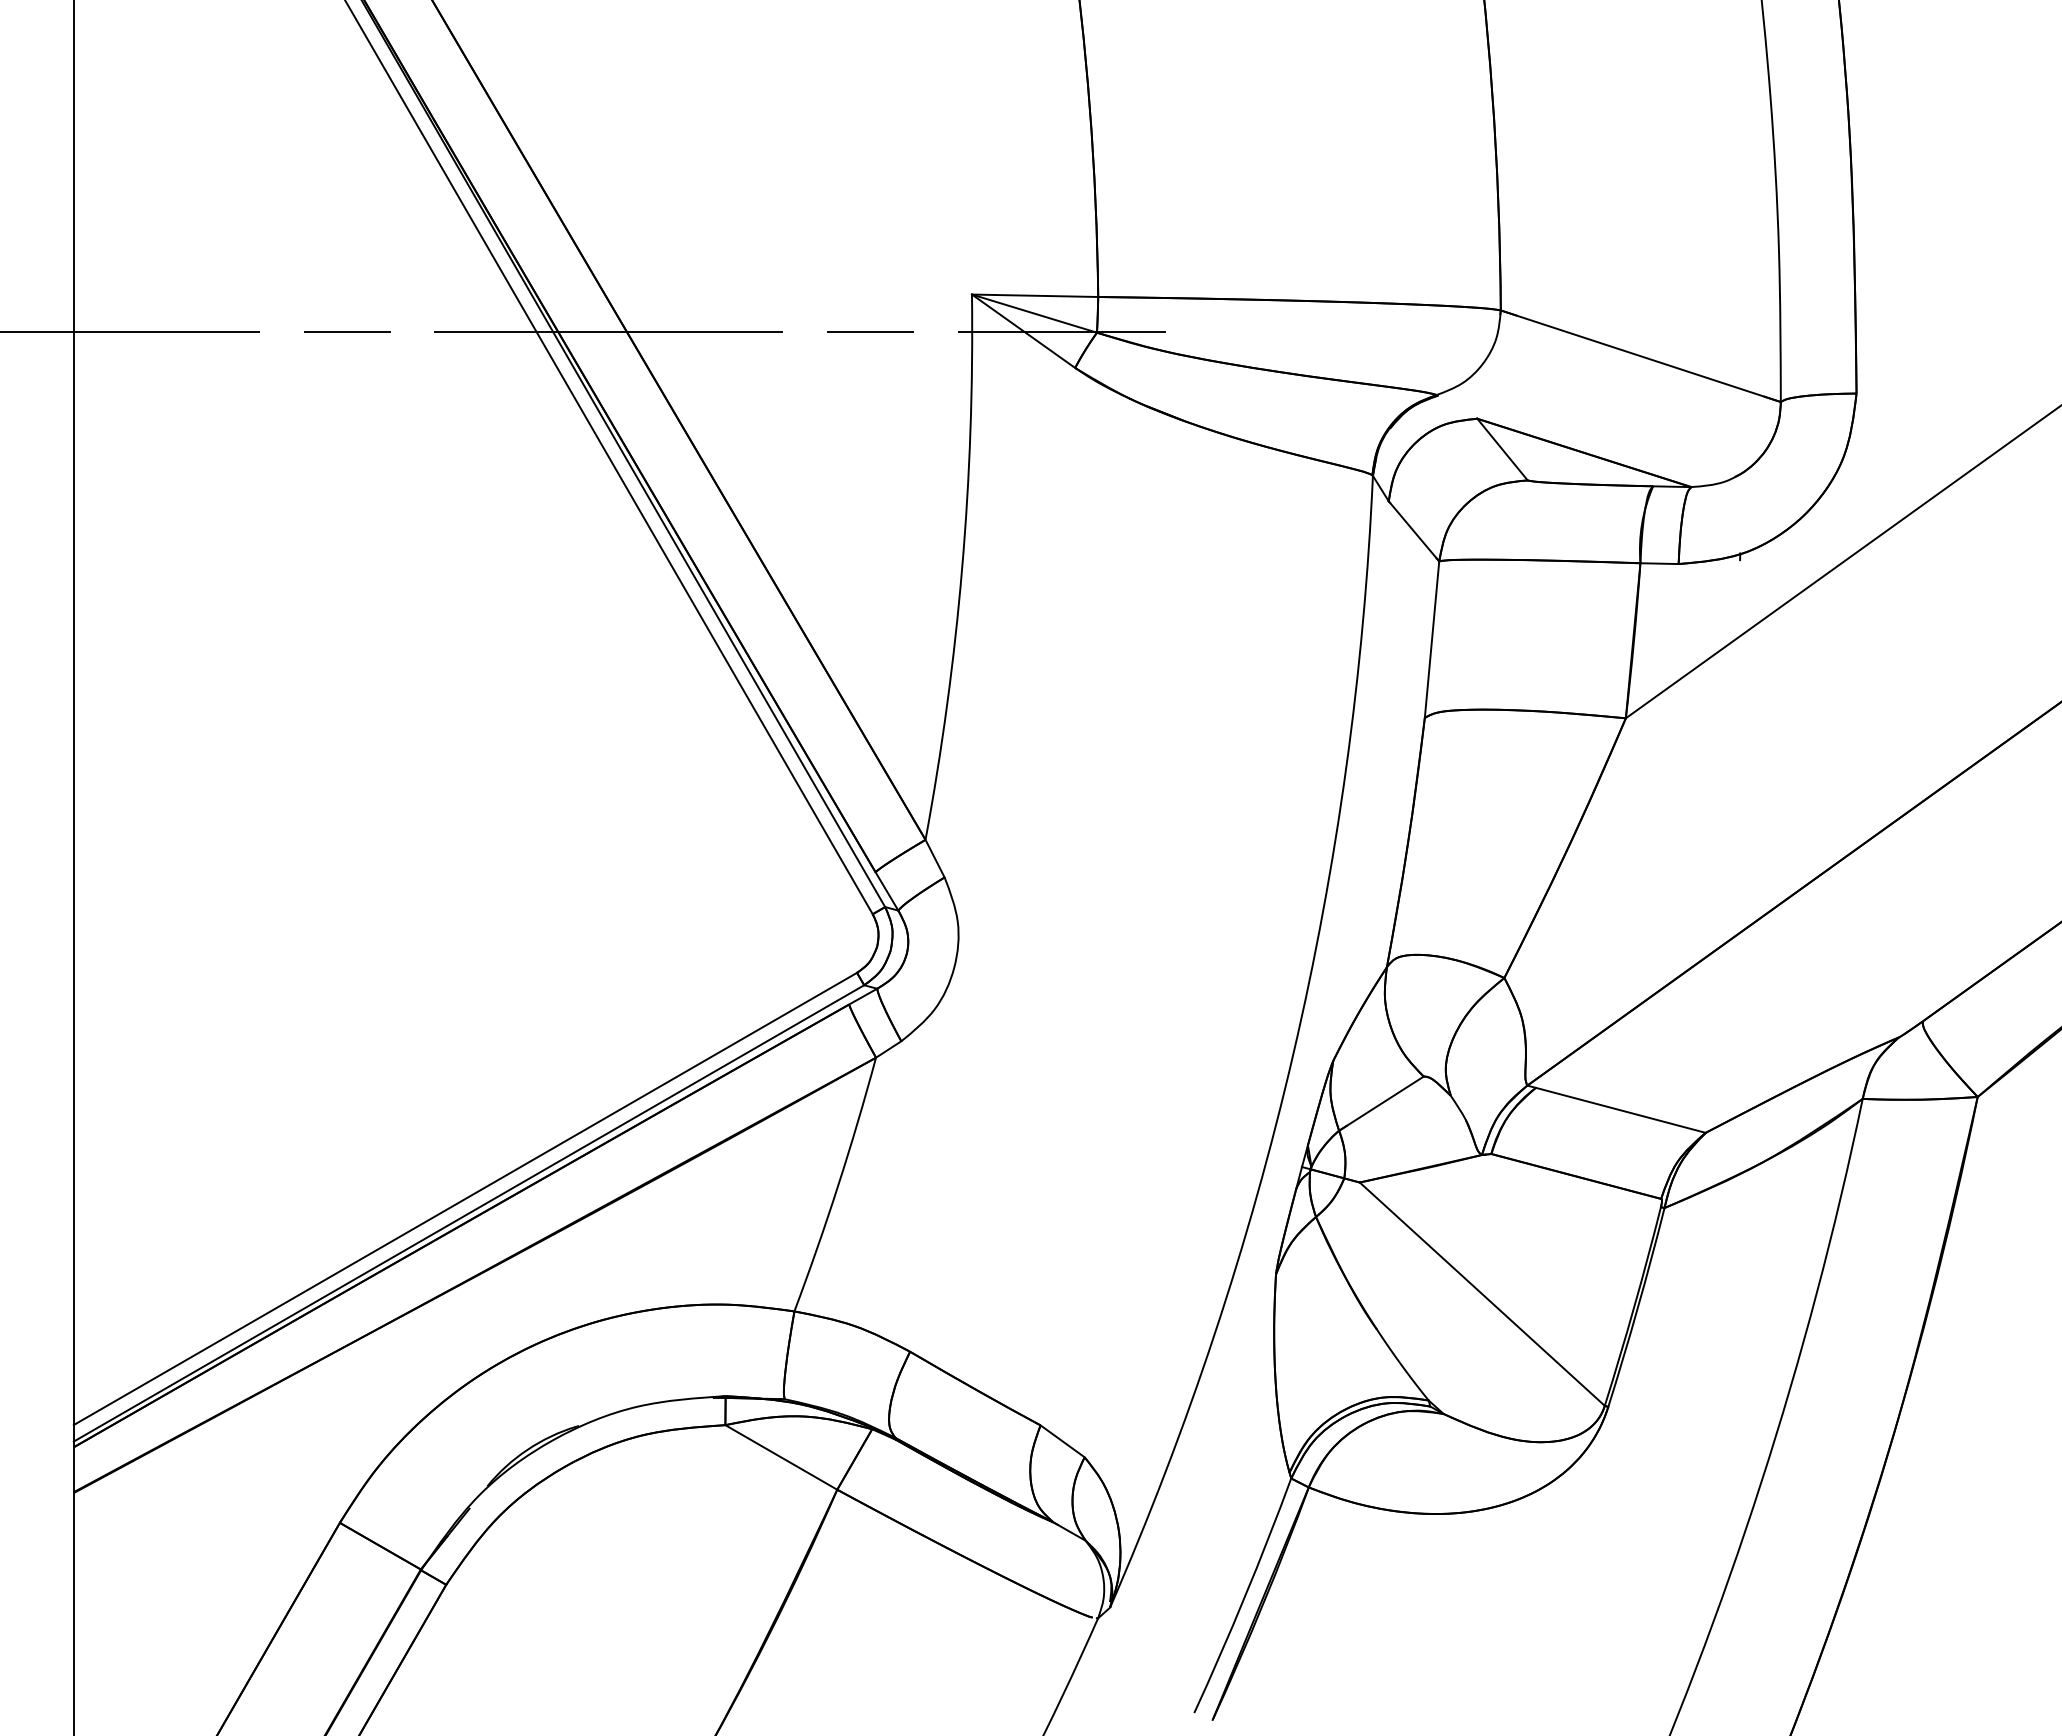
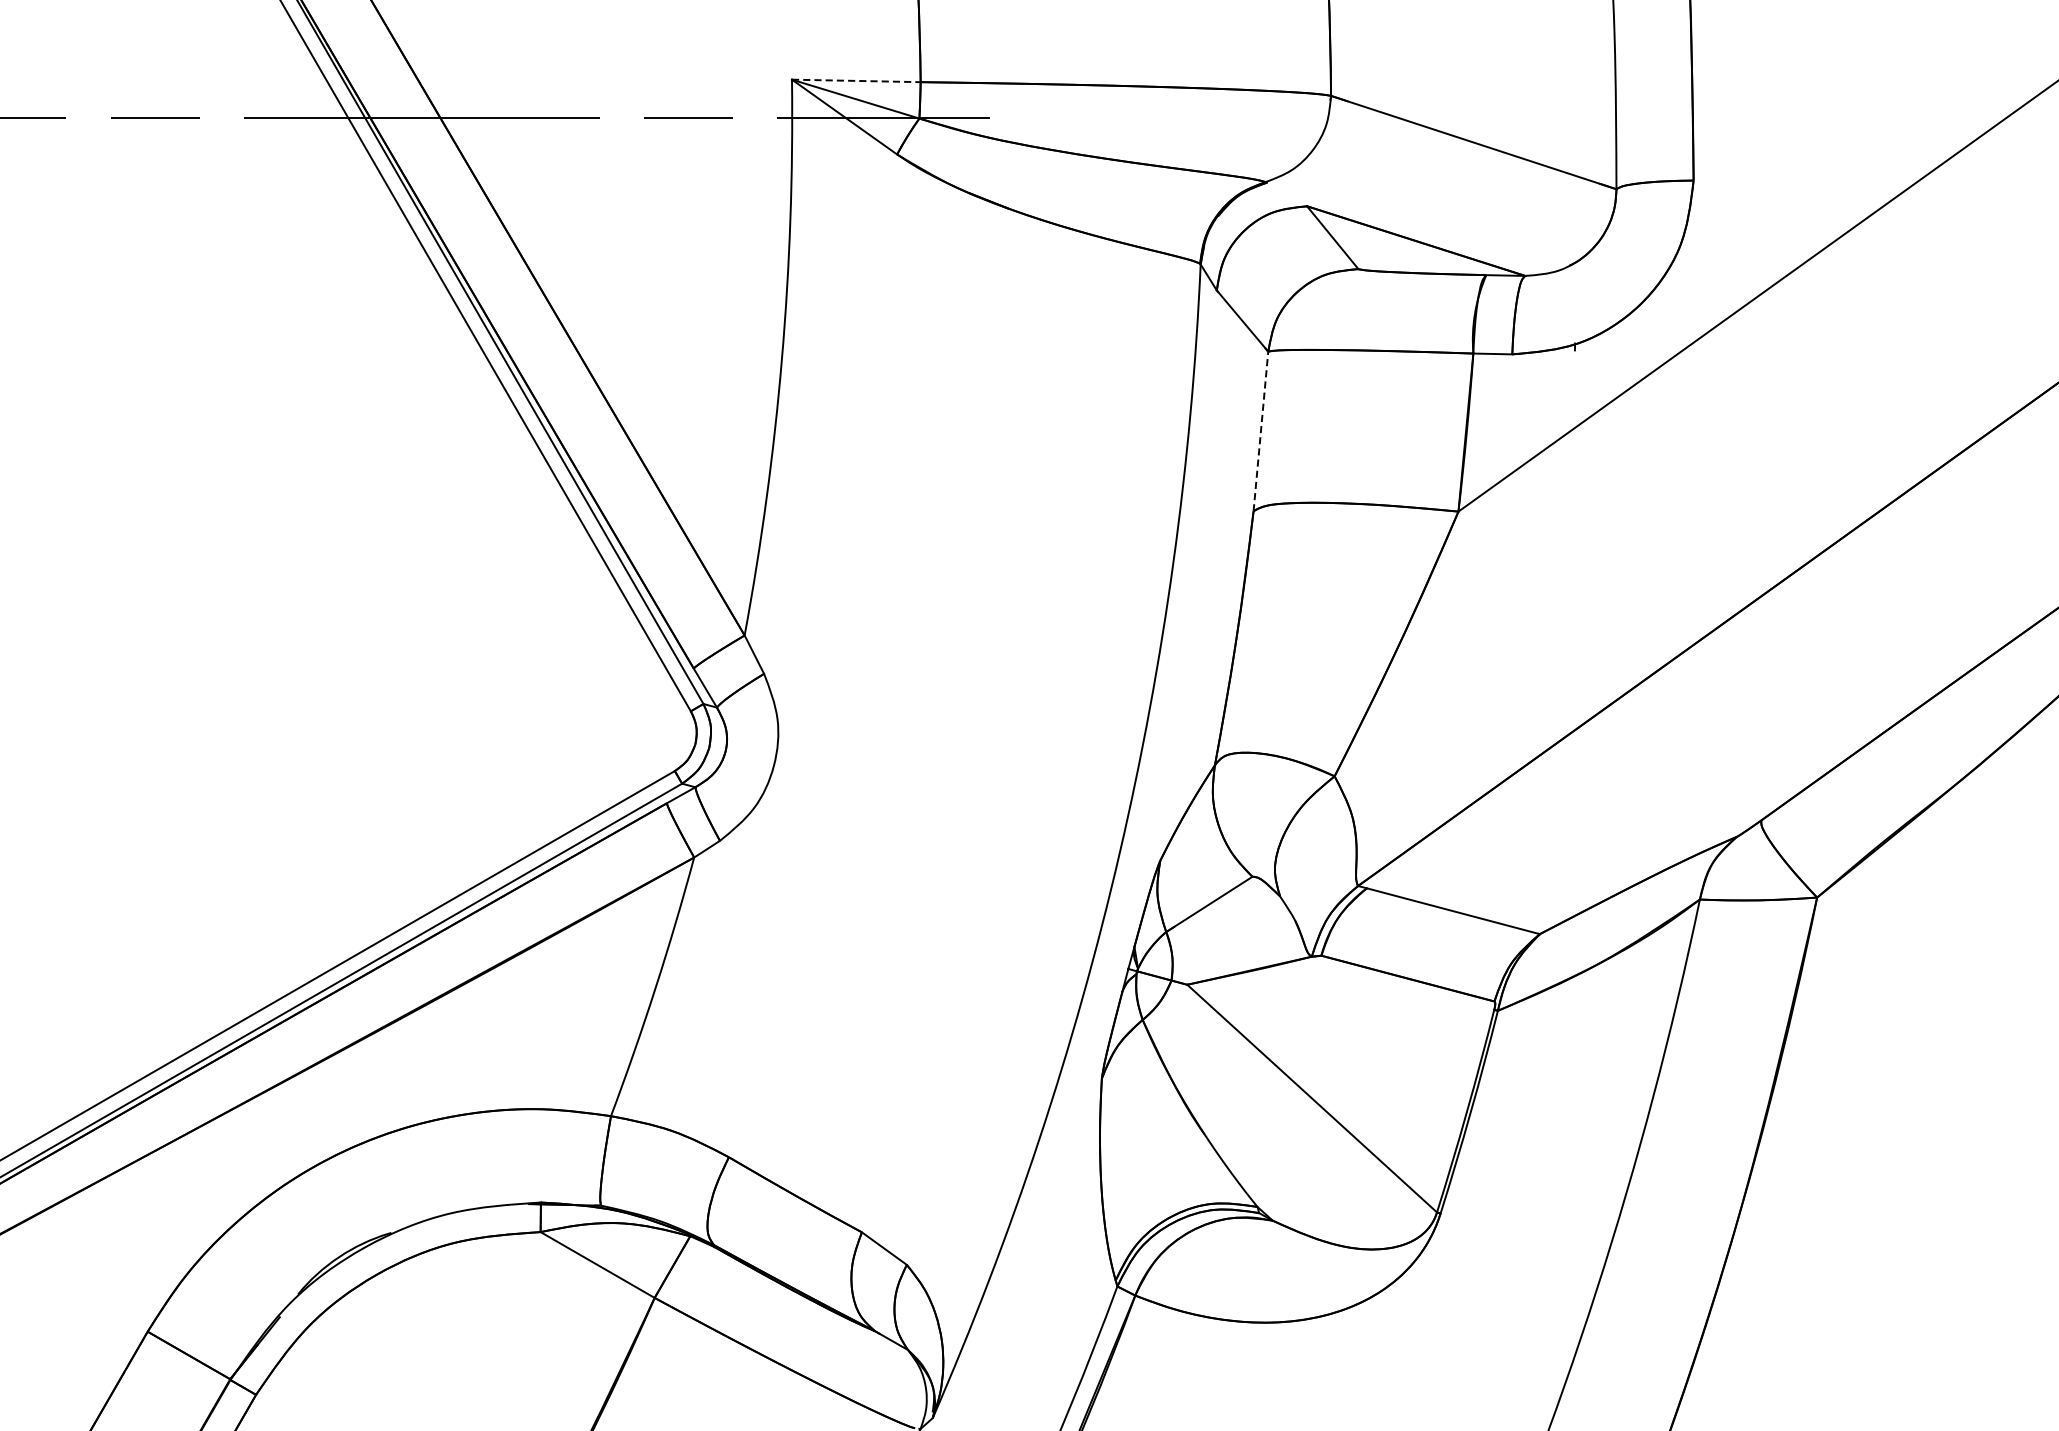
line: (1035, 295) -> (856, 80), solid -> dashed
line: (1432, 639) -> (1261, 431), solid -> dashed

